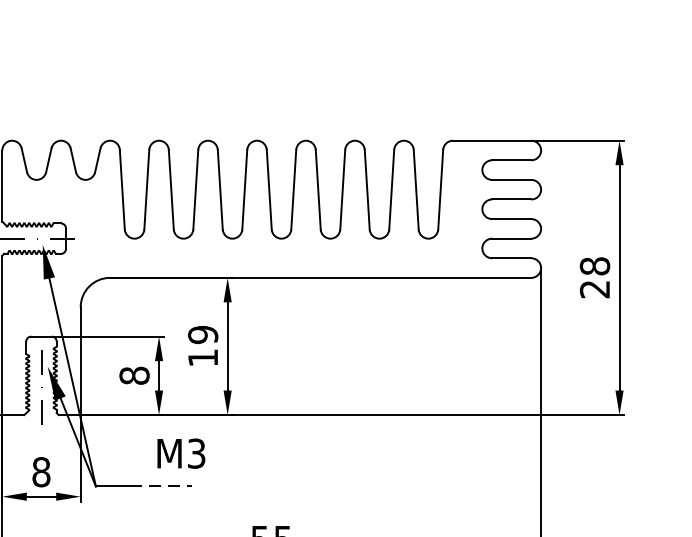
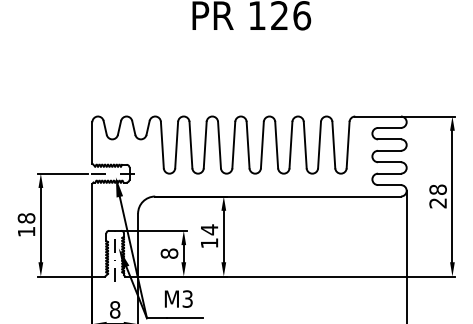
text: (203, 334) -> (209, 229), 19 -> 14
text: (180, 452) -> (178, 298), moved
line: (161, 486) -> (185, 318), dashed -> solid

